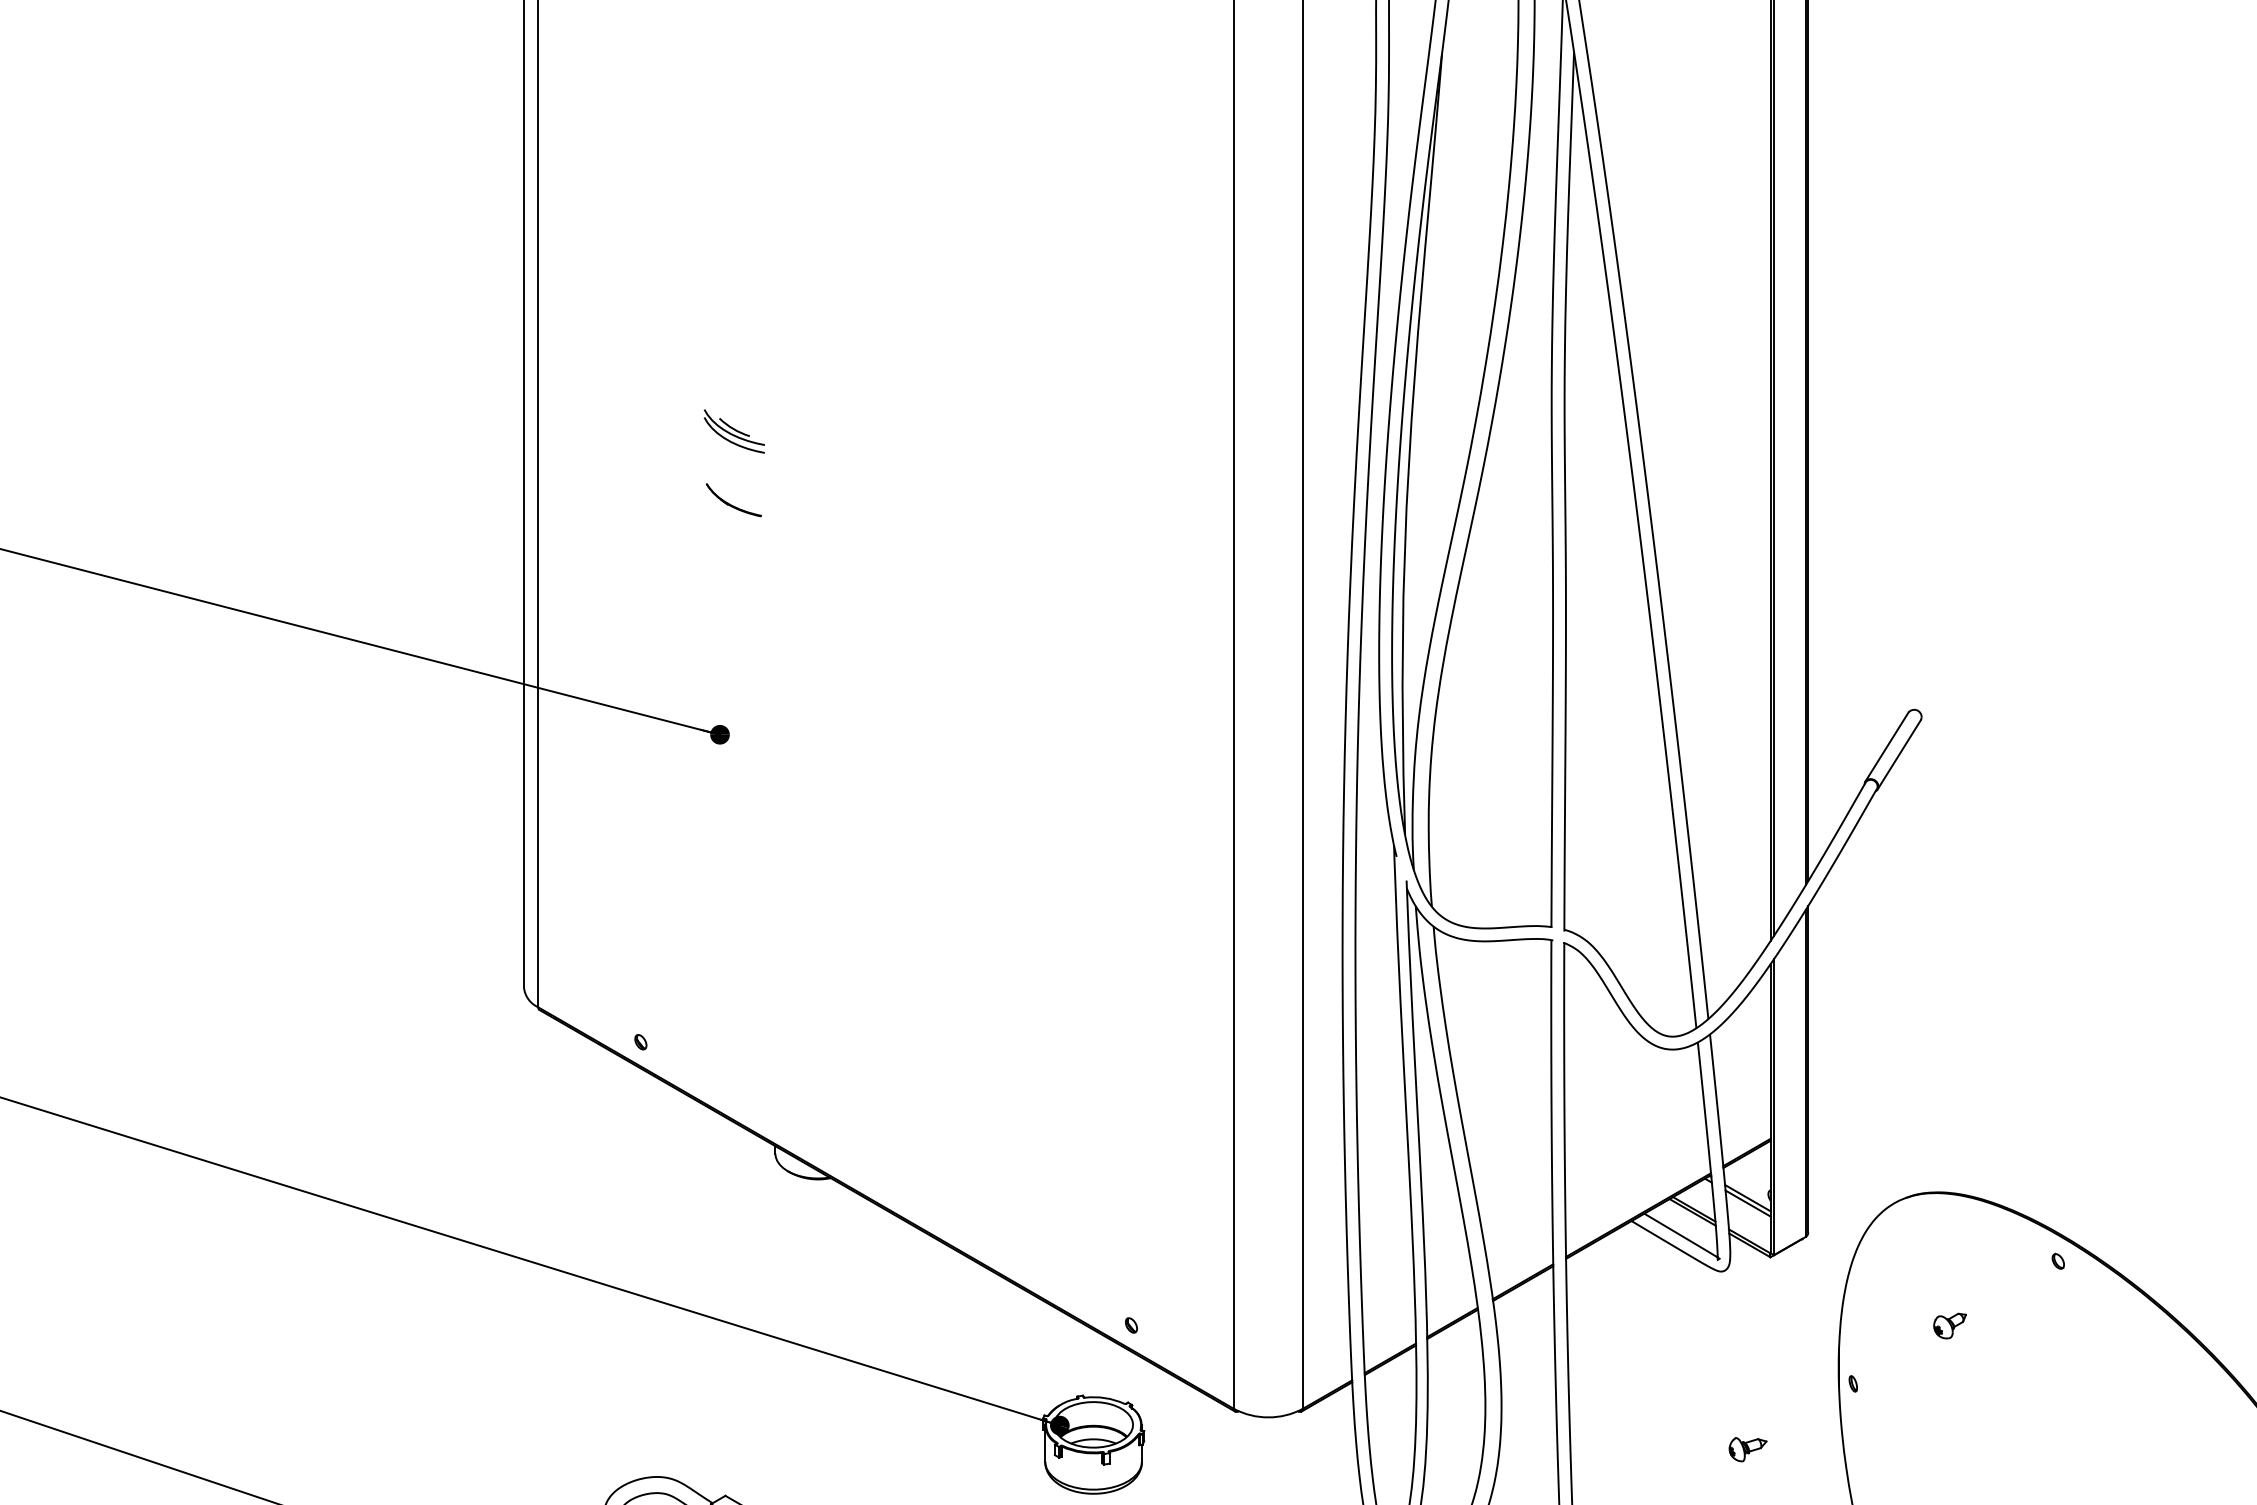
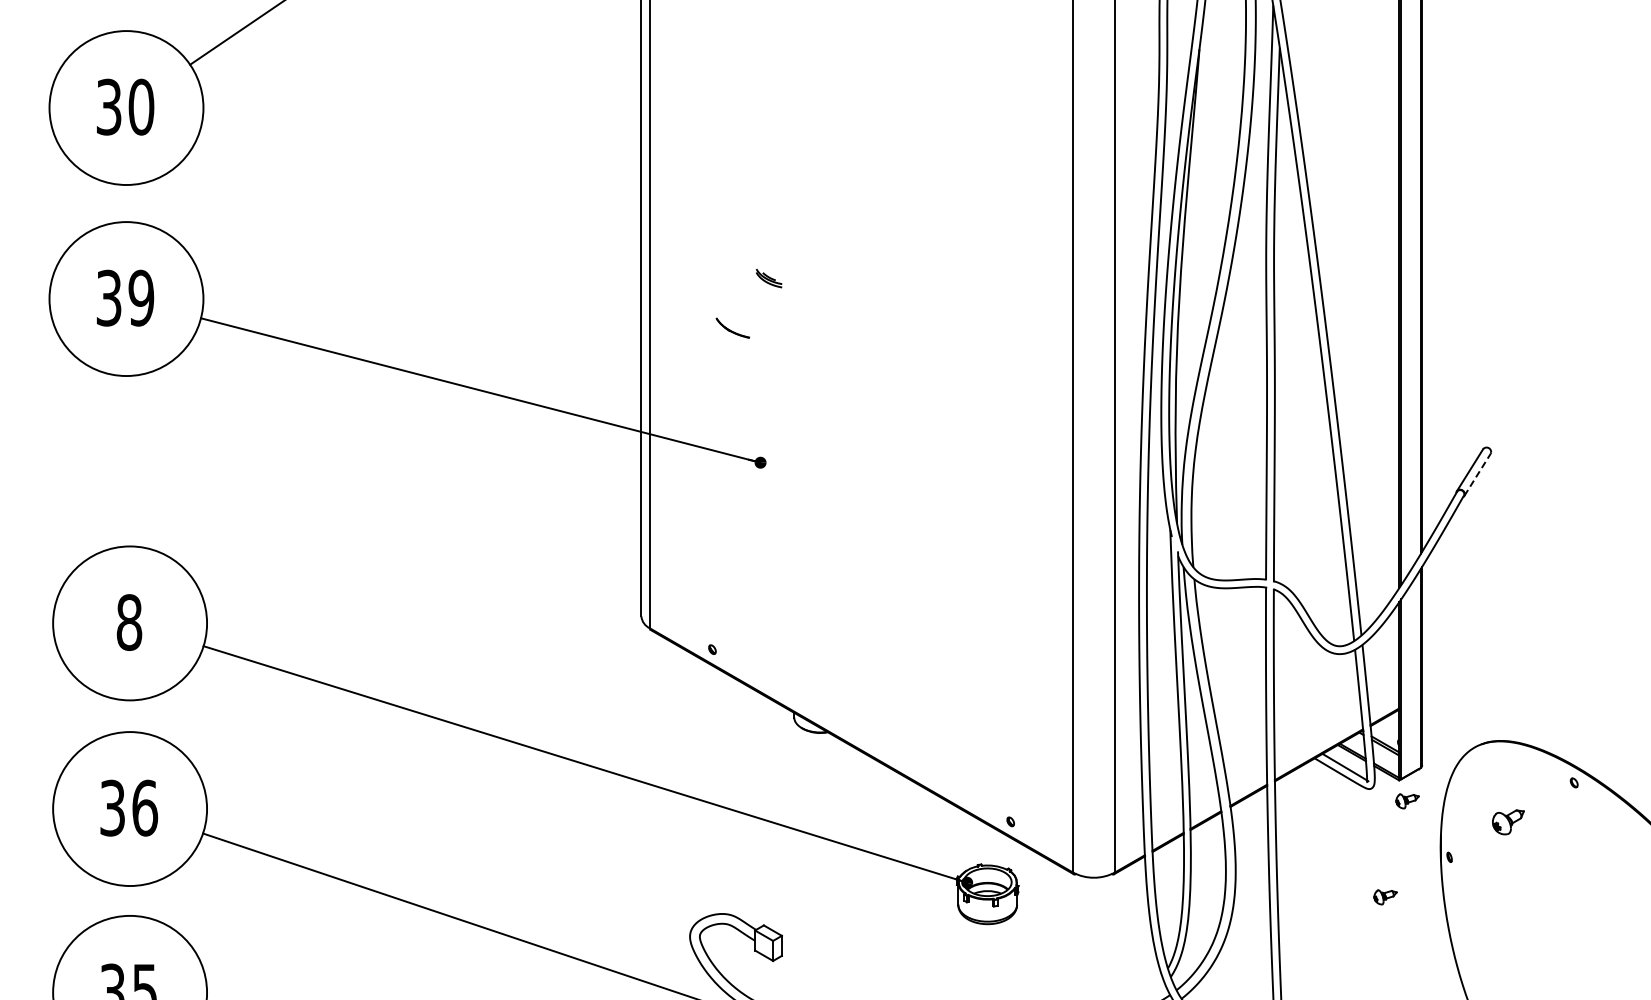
part: (733, 431) -> (768, 278), size x0.7
part: (733, 499) -> (732, 327), moved
line: (1899, 754) -> (1477, 474), solid -> dashed
part: (1784, 1291) -> (1407, 801), added
part: (1950, 1324) -> (1508, 821), size x1.6

